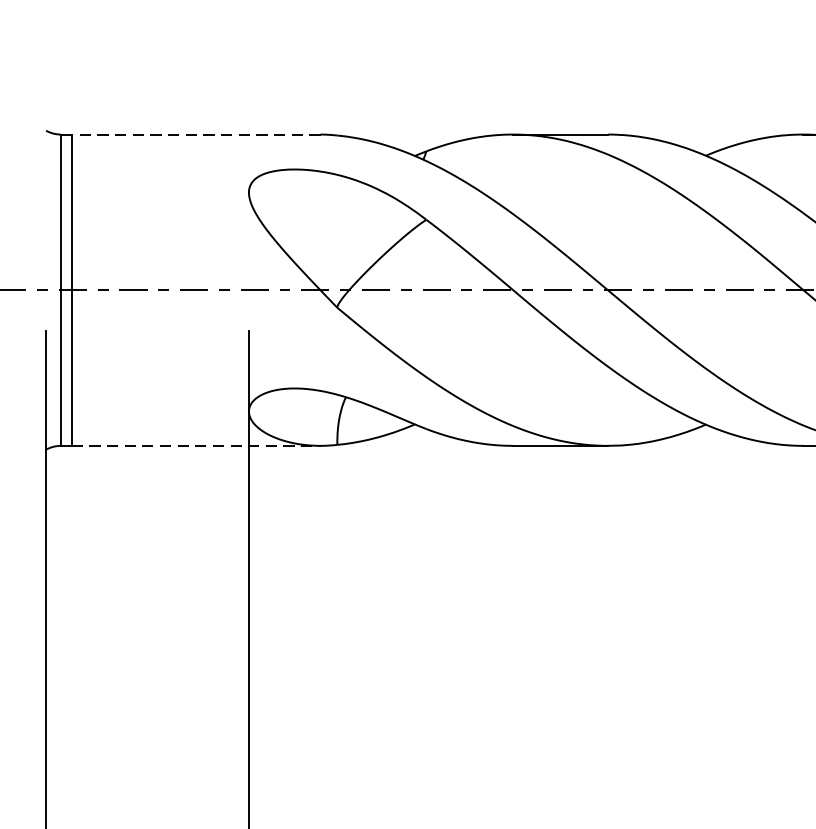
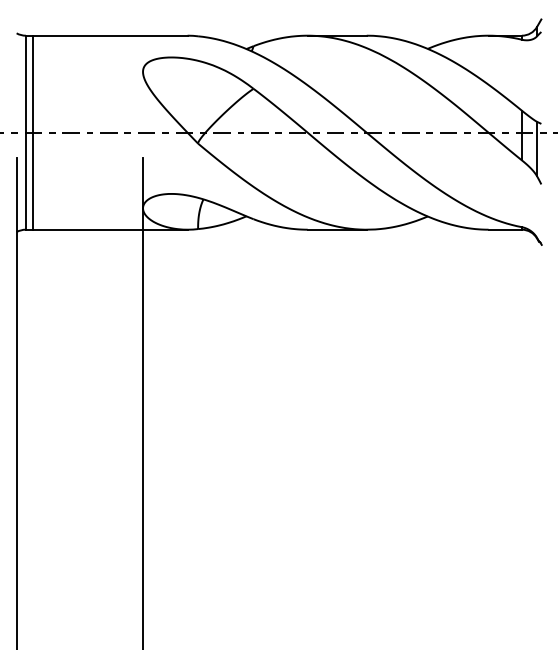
line: (196, 134) -> (110, 35), dashed -> solid
line: (196, 445) -> (110, 229), dashed -> solid

